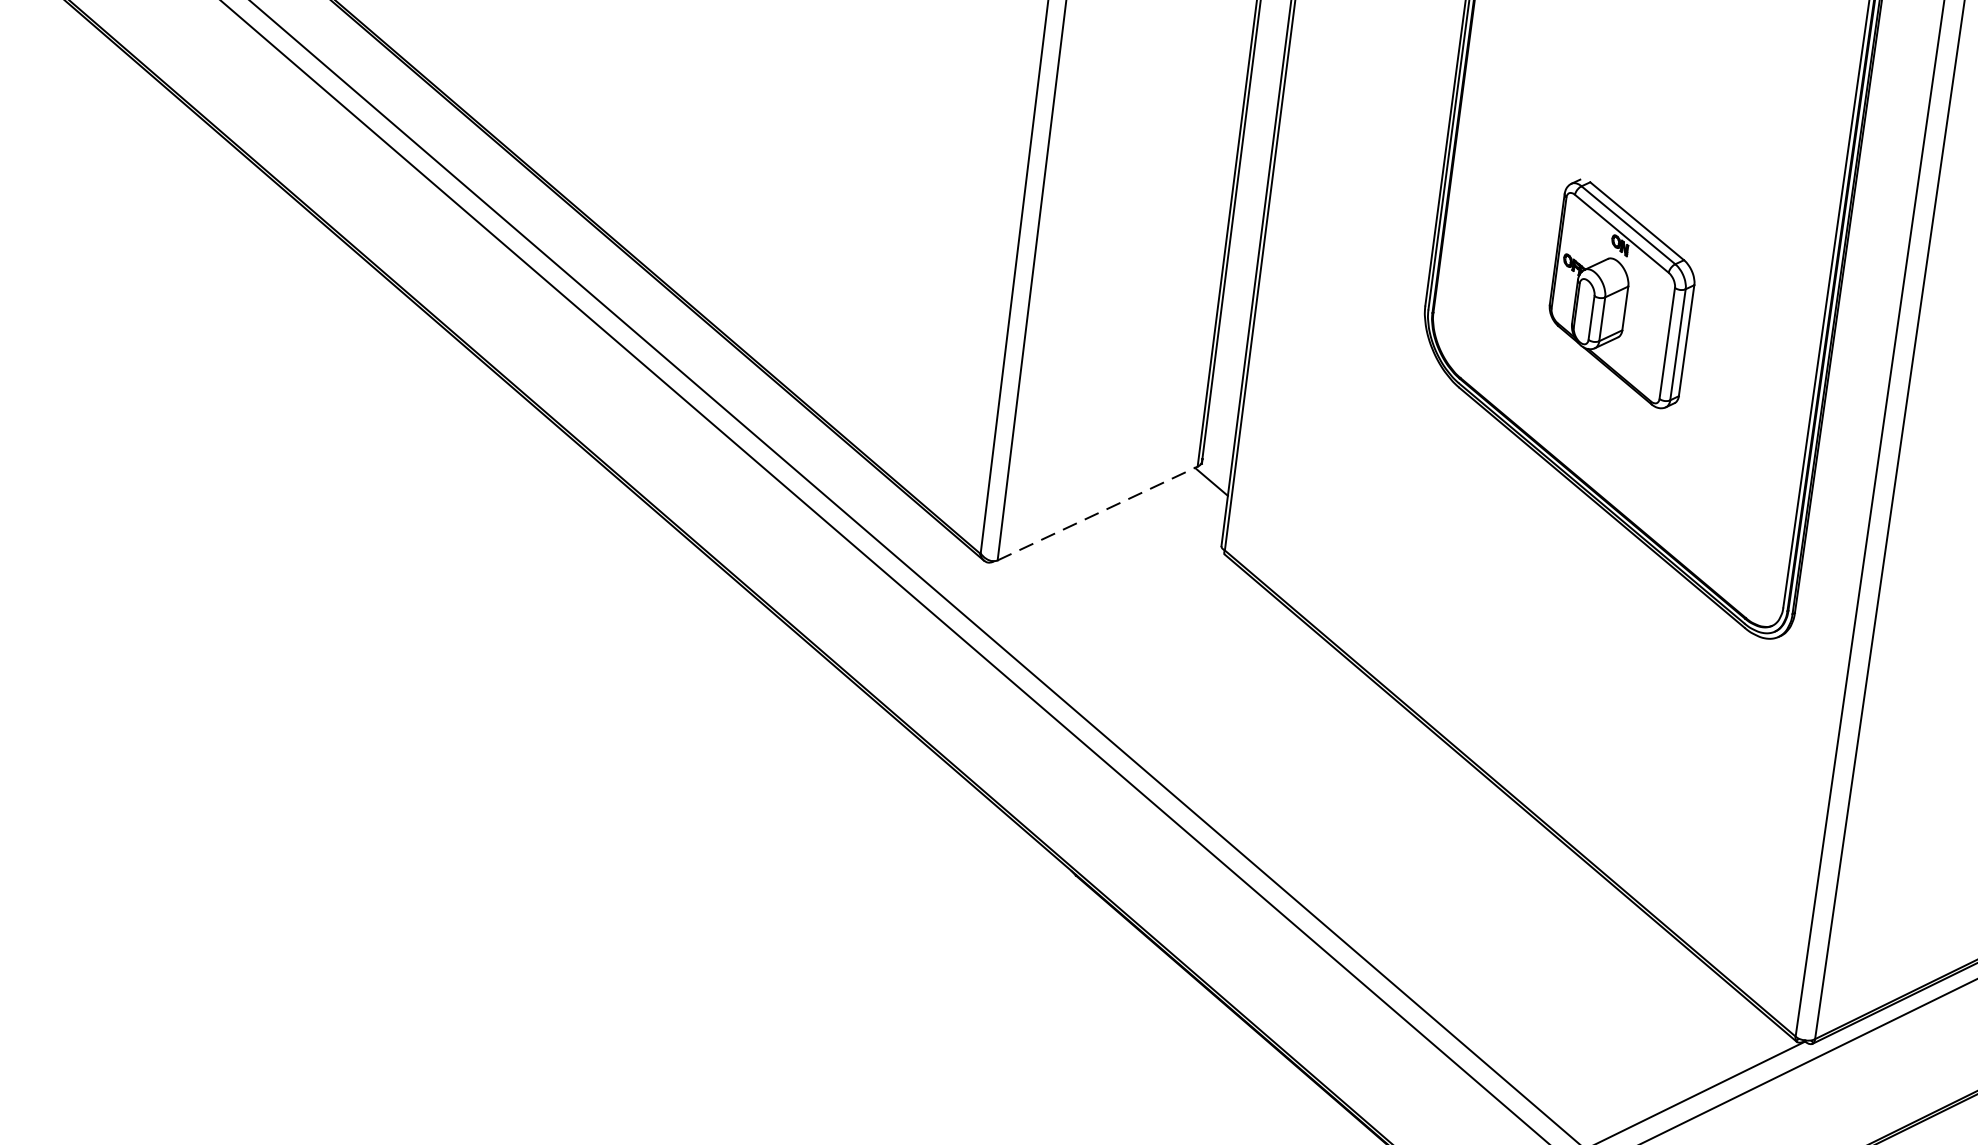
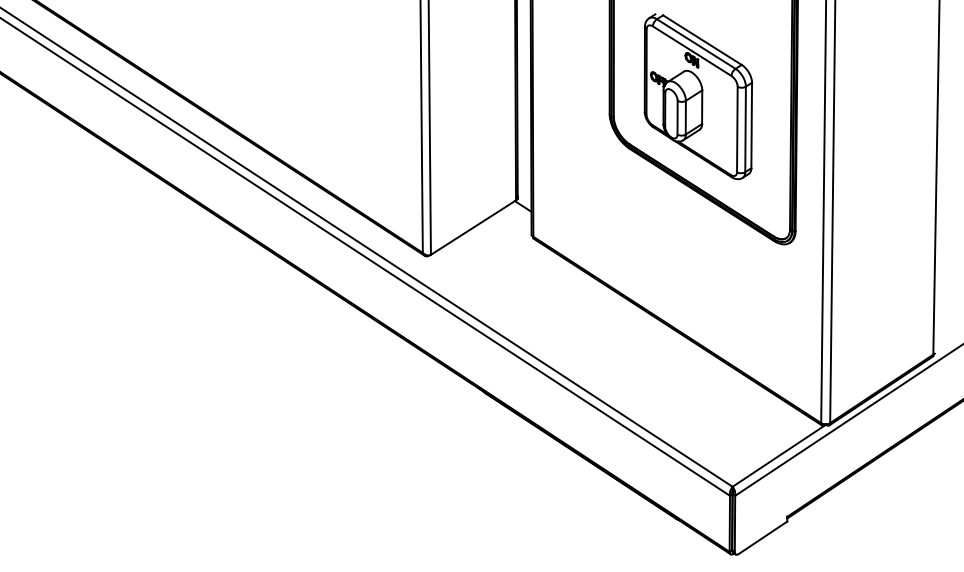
part: (1620, 293) -> (697, 96), size x1.67
line: (1097, 513) -> (473, 227), dashed -> solid

